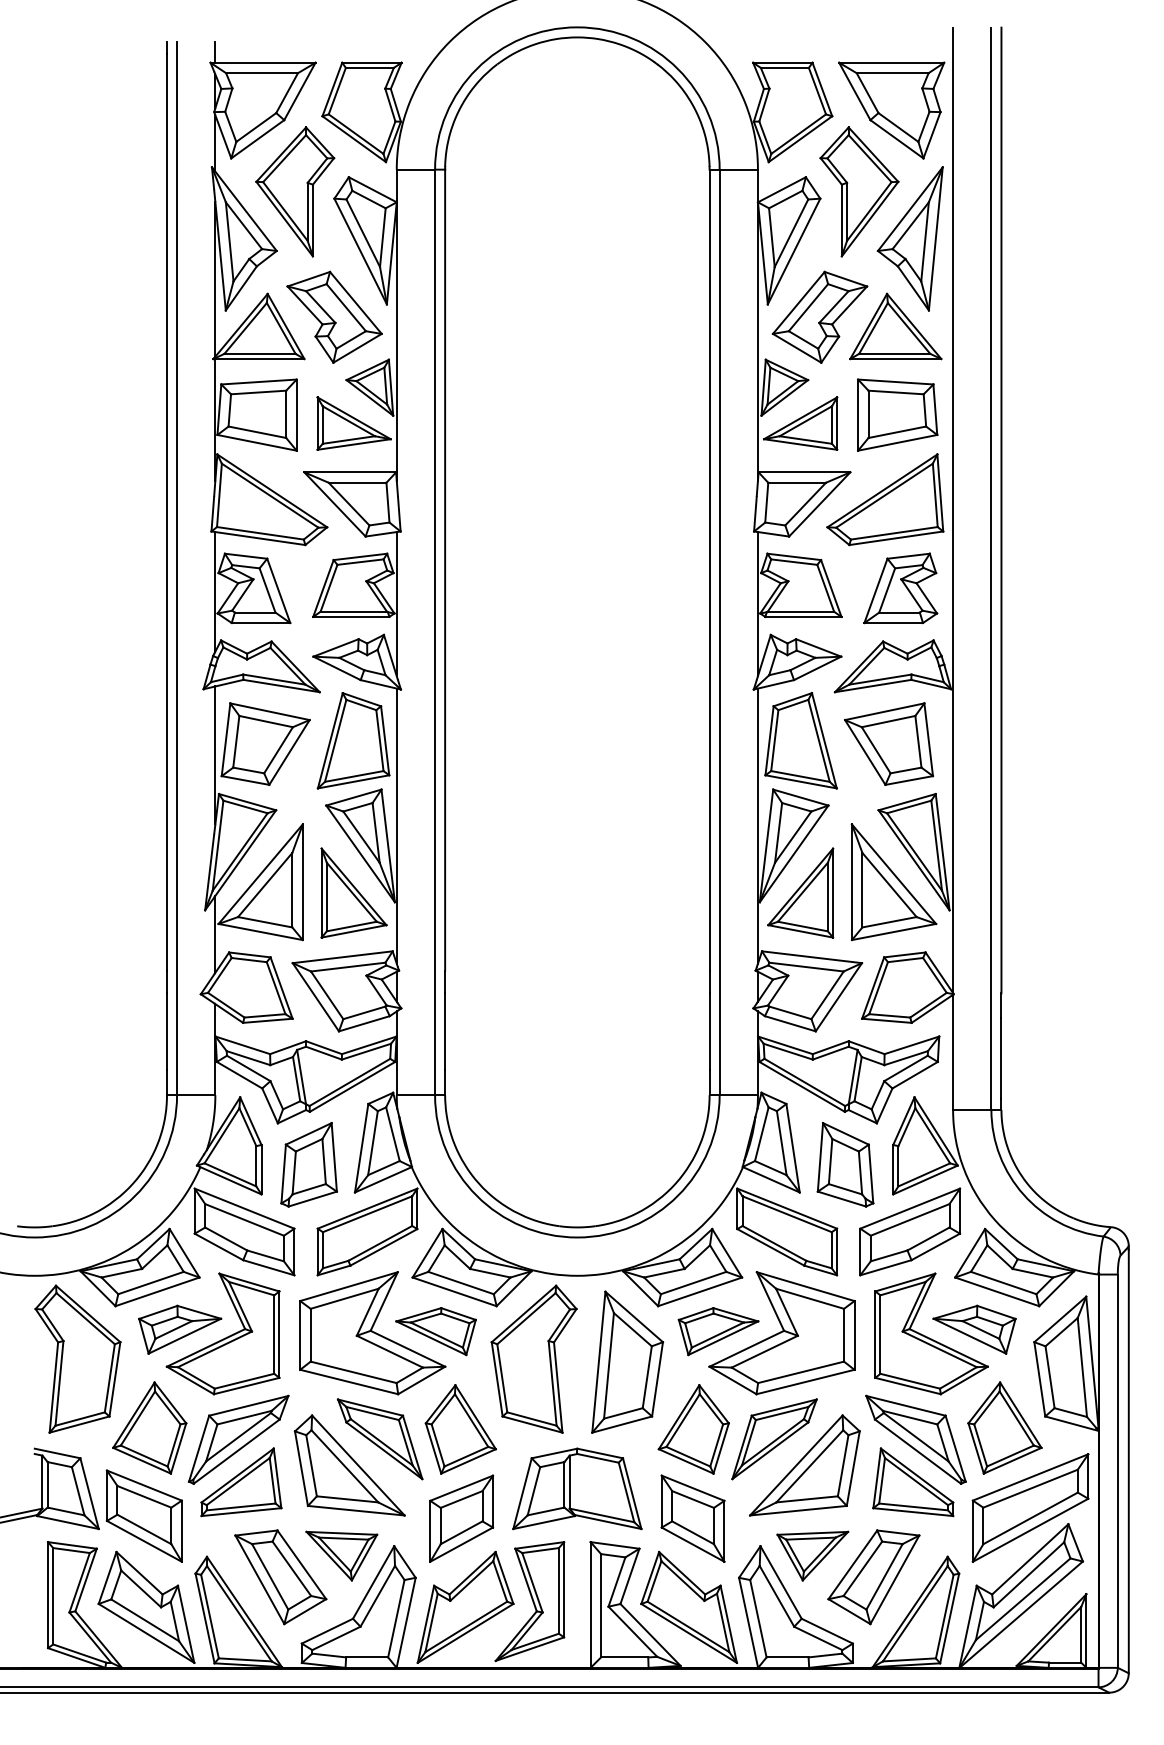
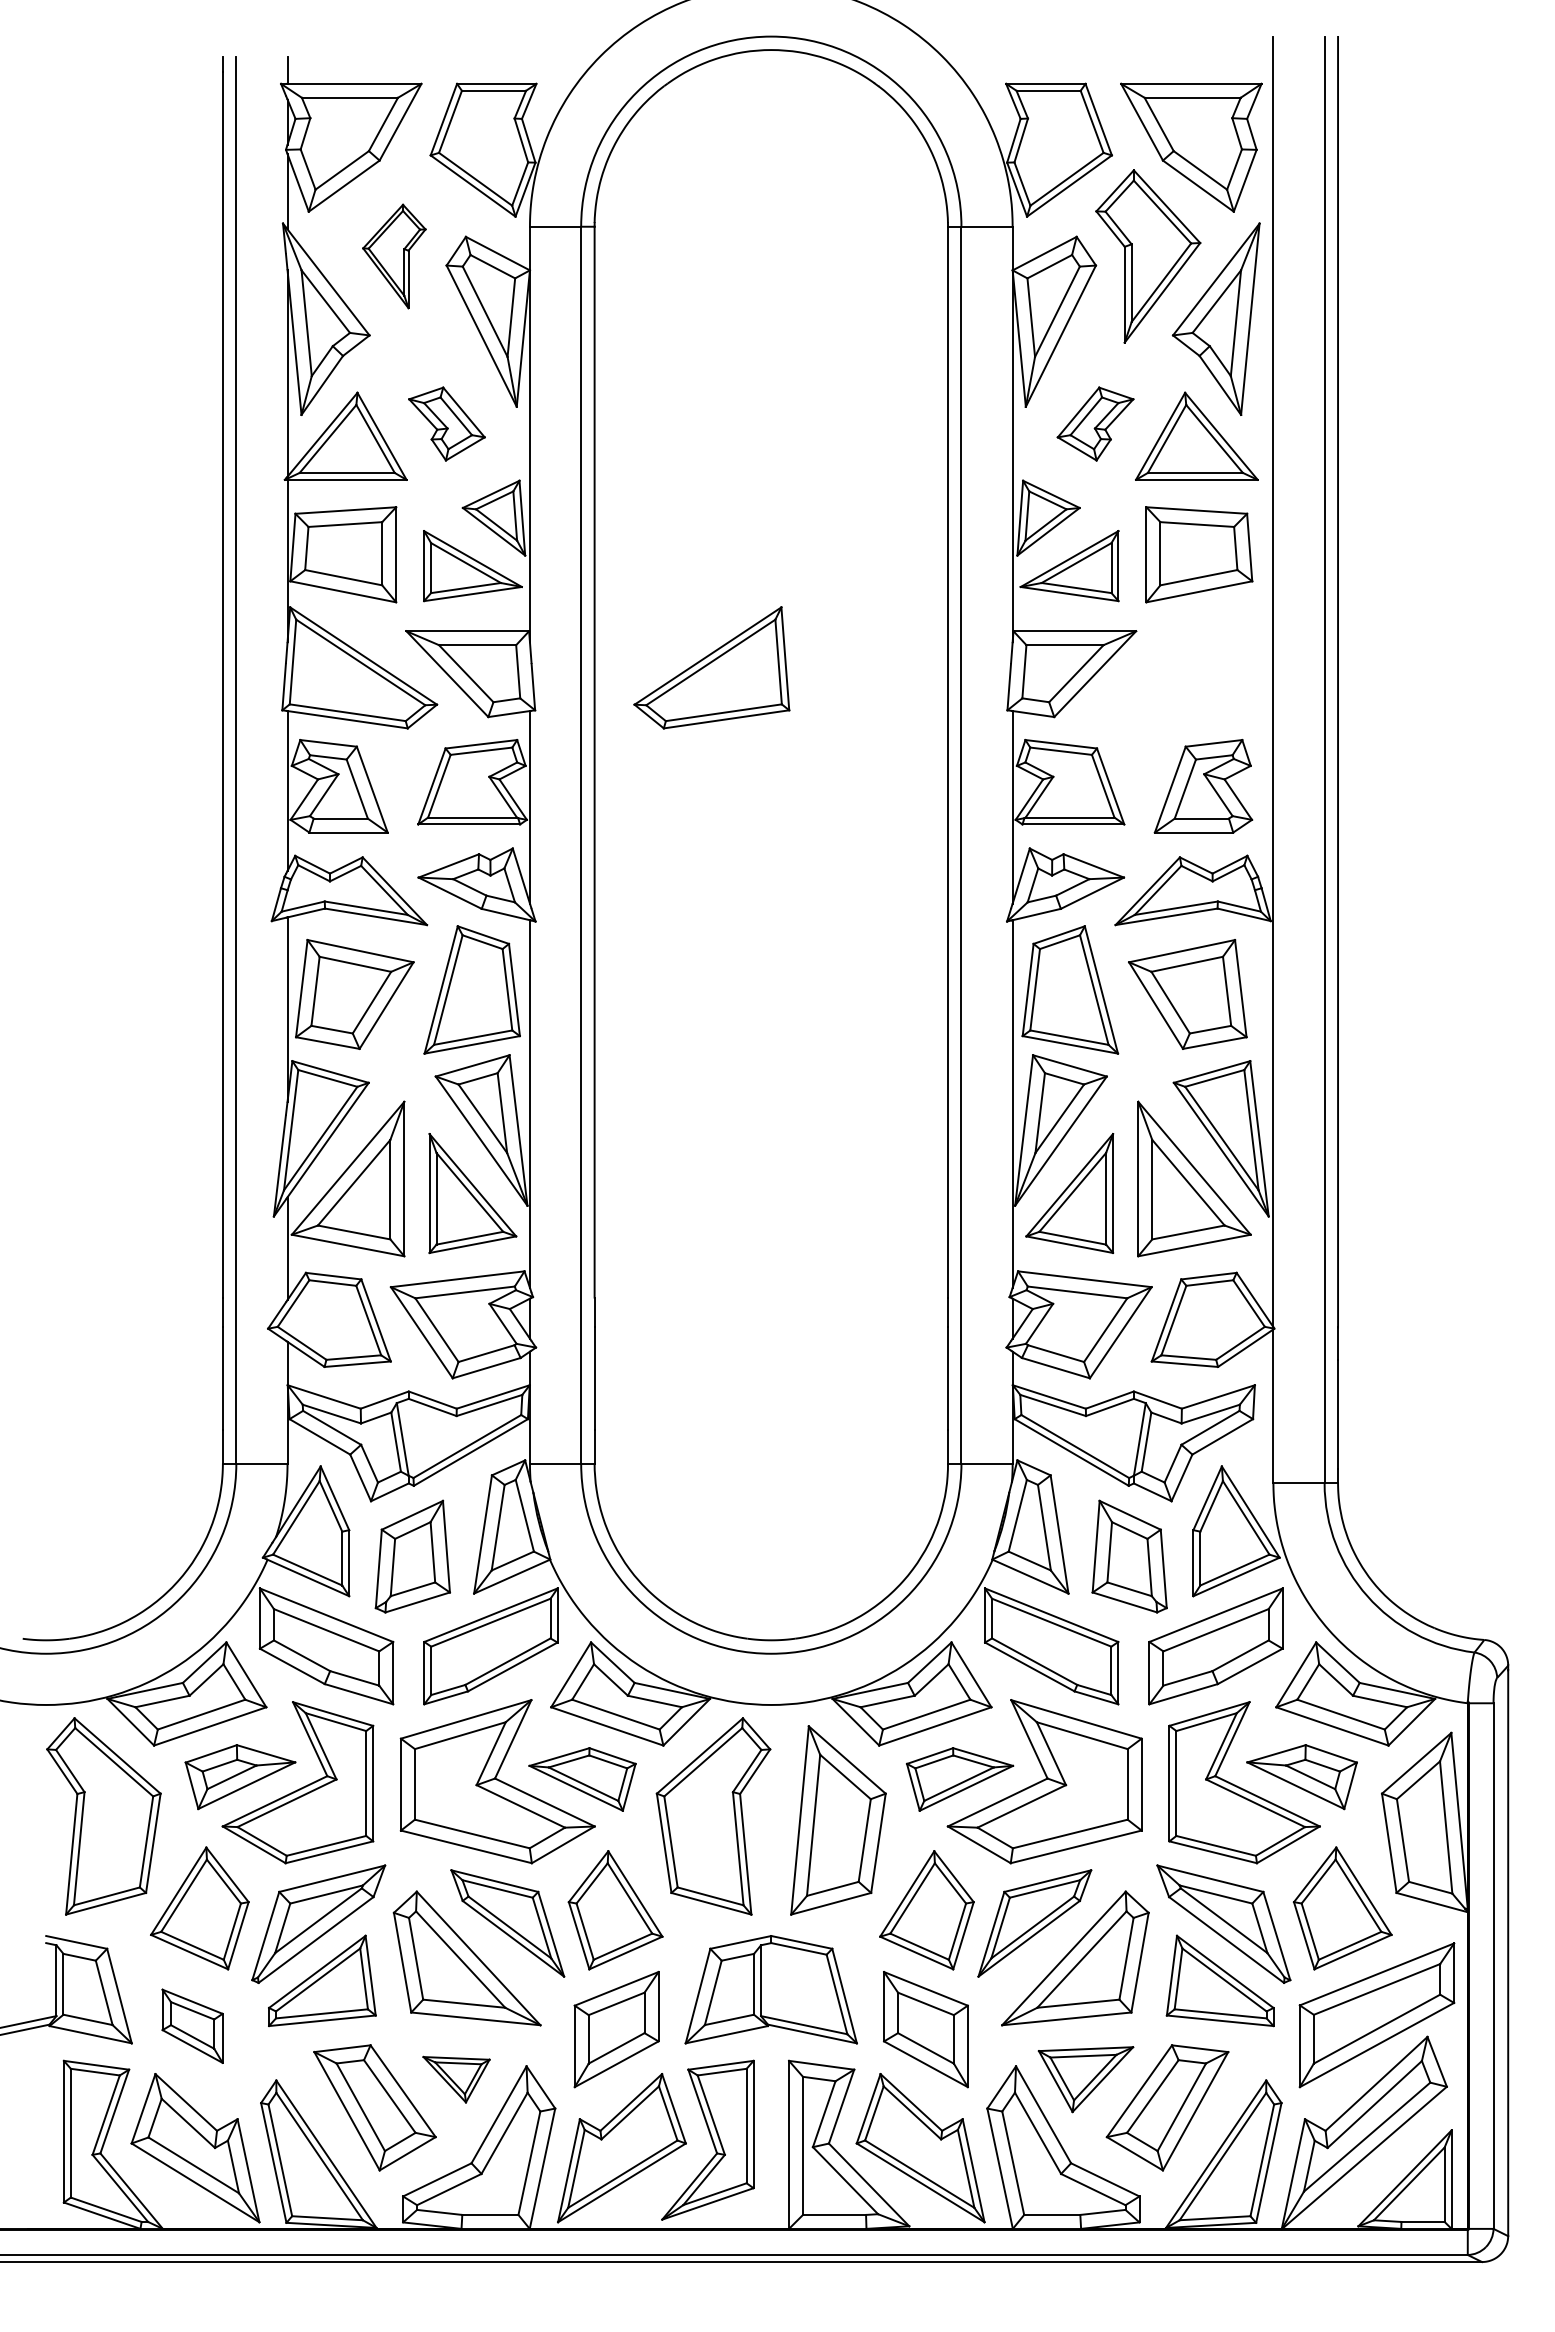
part: (295, 191) -> (394, 256), size x0.6
part: (334, 316) -> (446, 423), size x0.6
part: (819, 316) -> (1095, 423), size x0.6
part: (885, 499) -> (711, 667), moved
part: (144, 1516) -> (192, 2026), size x0.6
part: (341, 1556) -> (456, 2079), size x0.7

